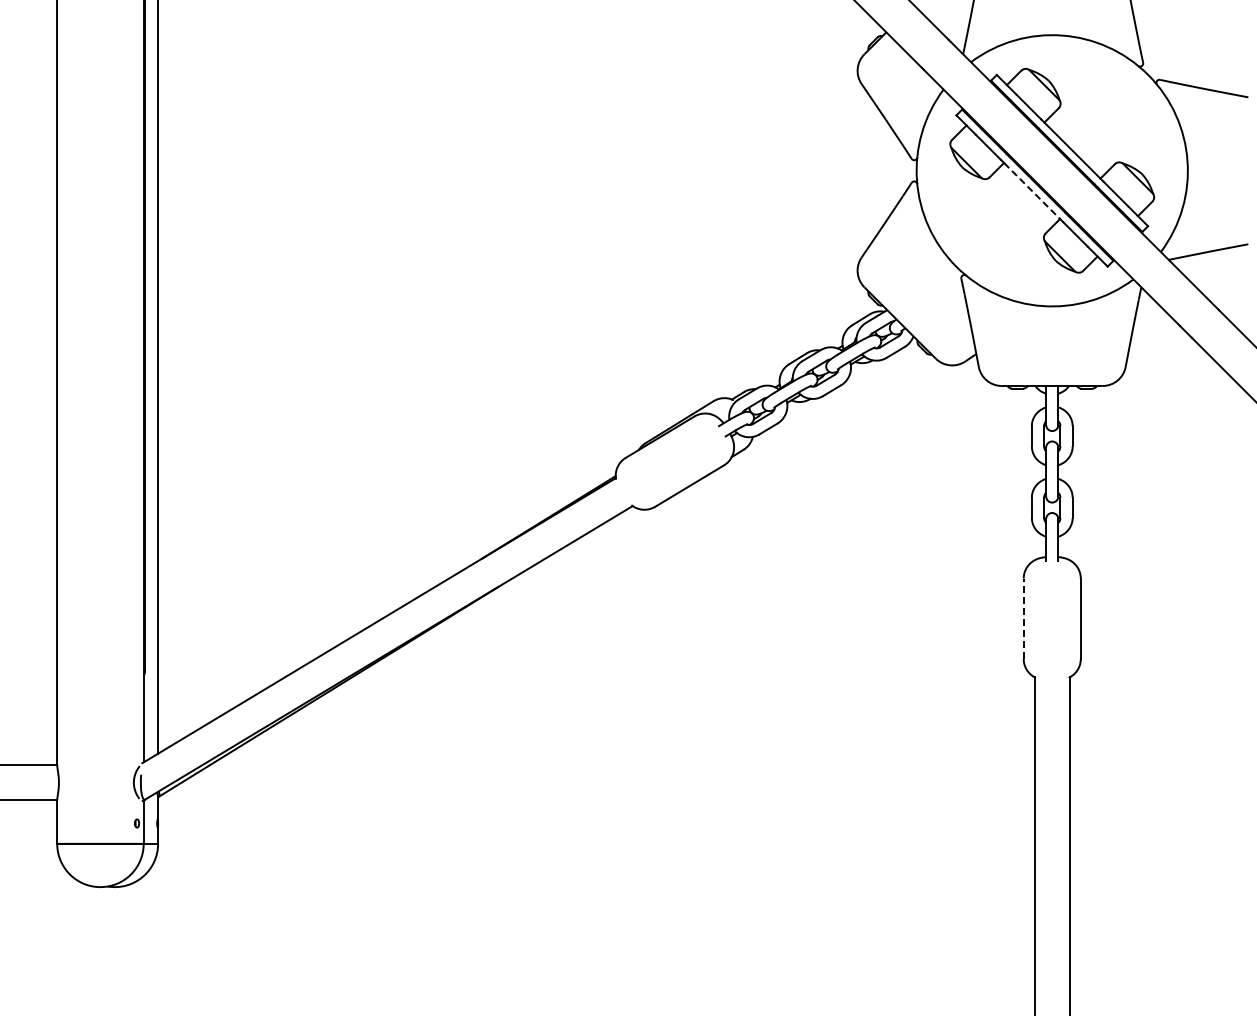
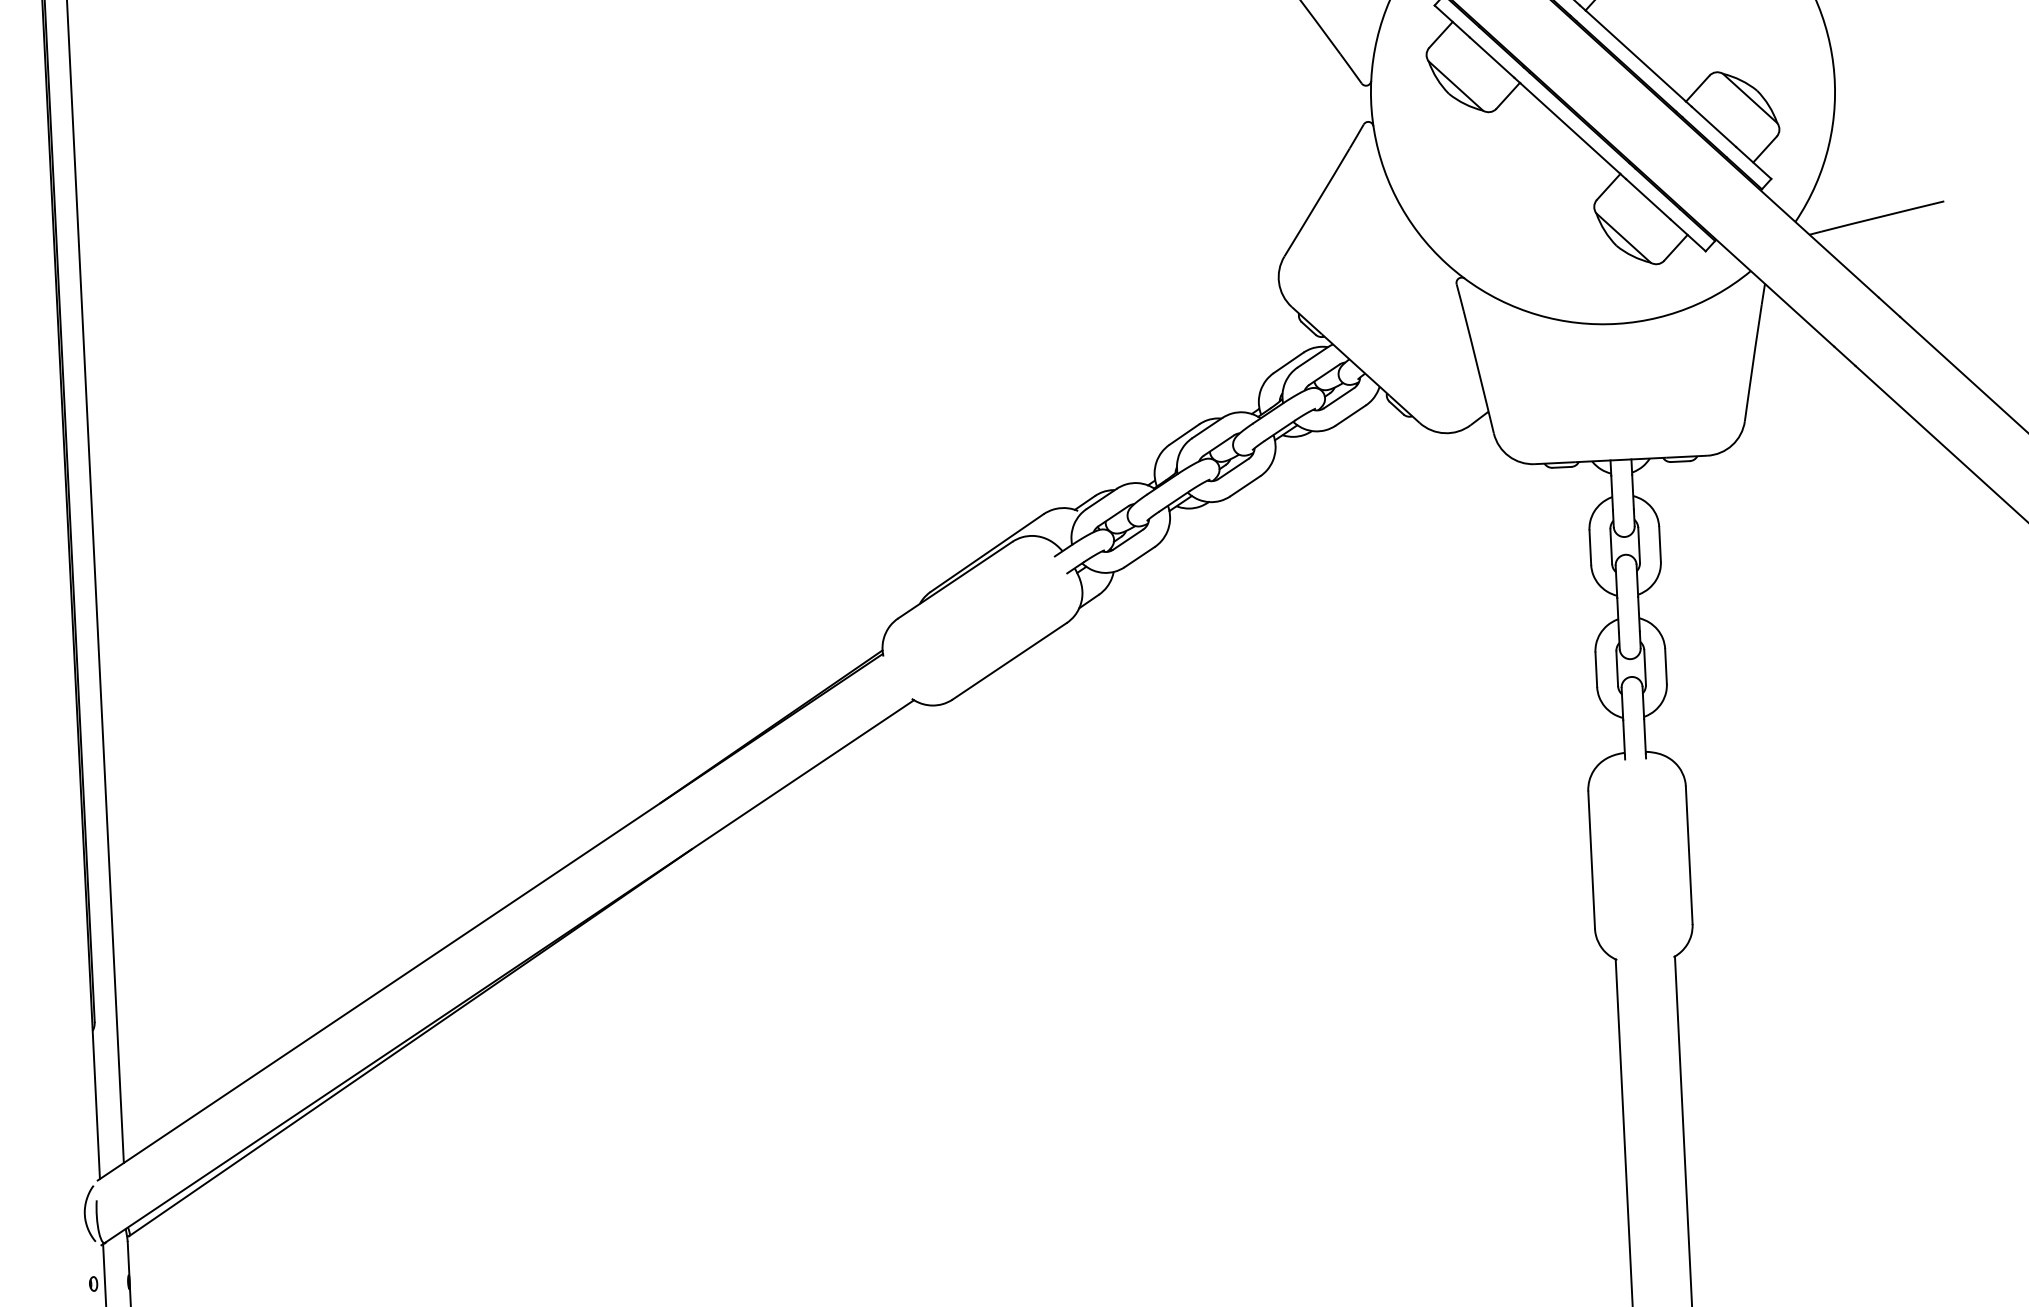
line: (1032, 191) -> (1570, 129), dashed -> solid
line: (1023, 618) -> (1591, 859), dashed -> solid

